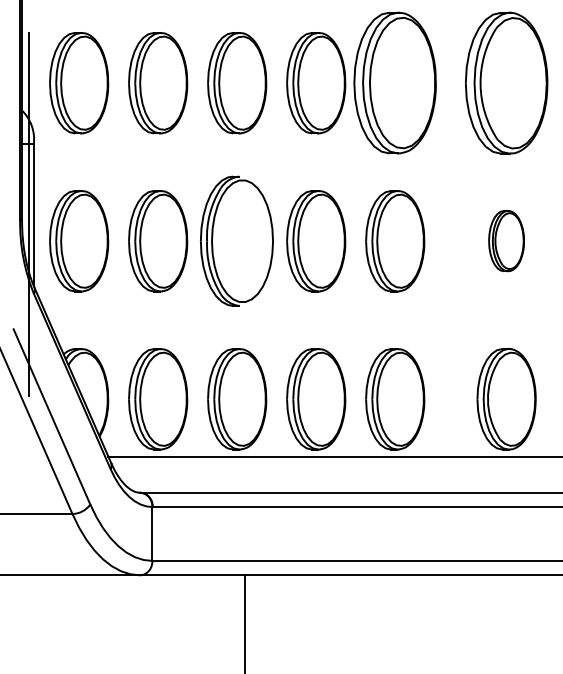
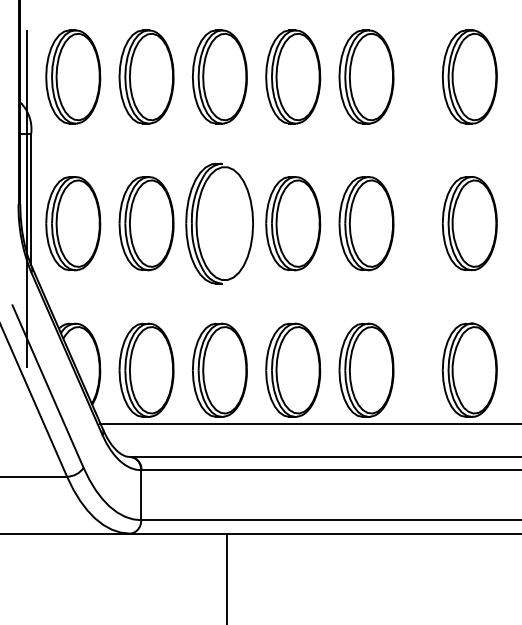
part: (506, 82) -> (469, 76), size x0.71
part: (395, 83) -> (366, 77), size x0.71
part: (506, 240) -> (469, 222), size x1.67

